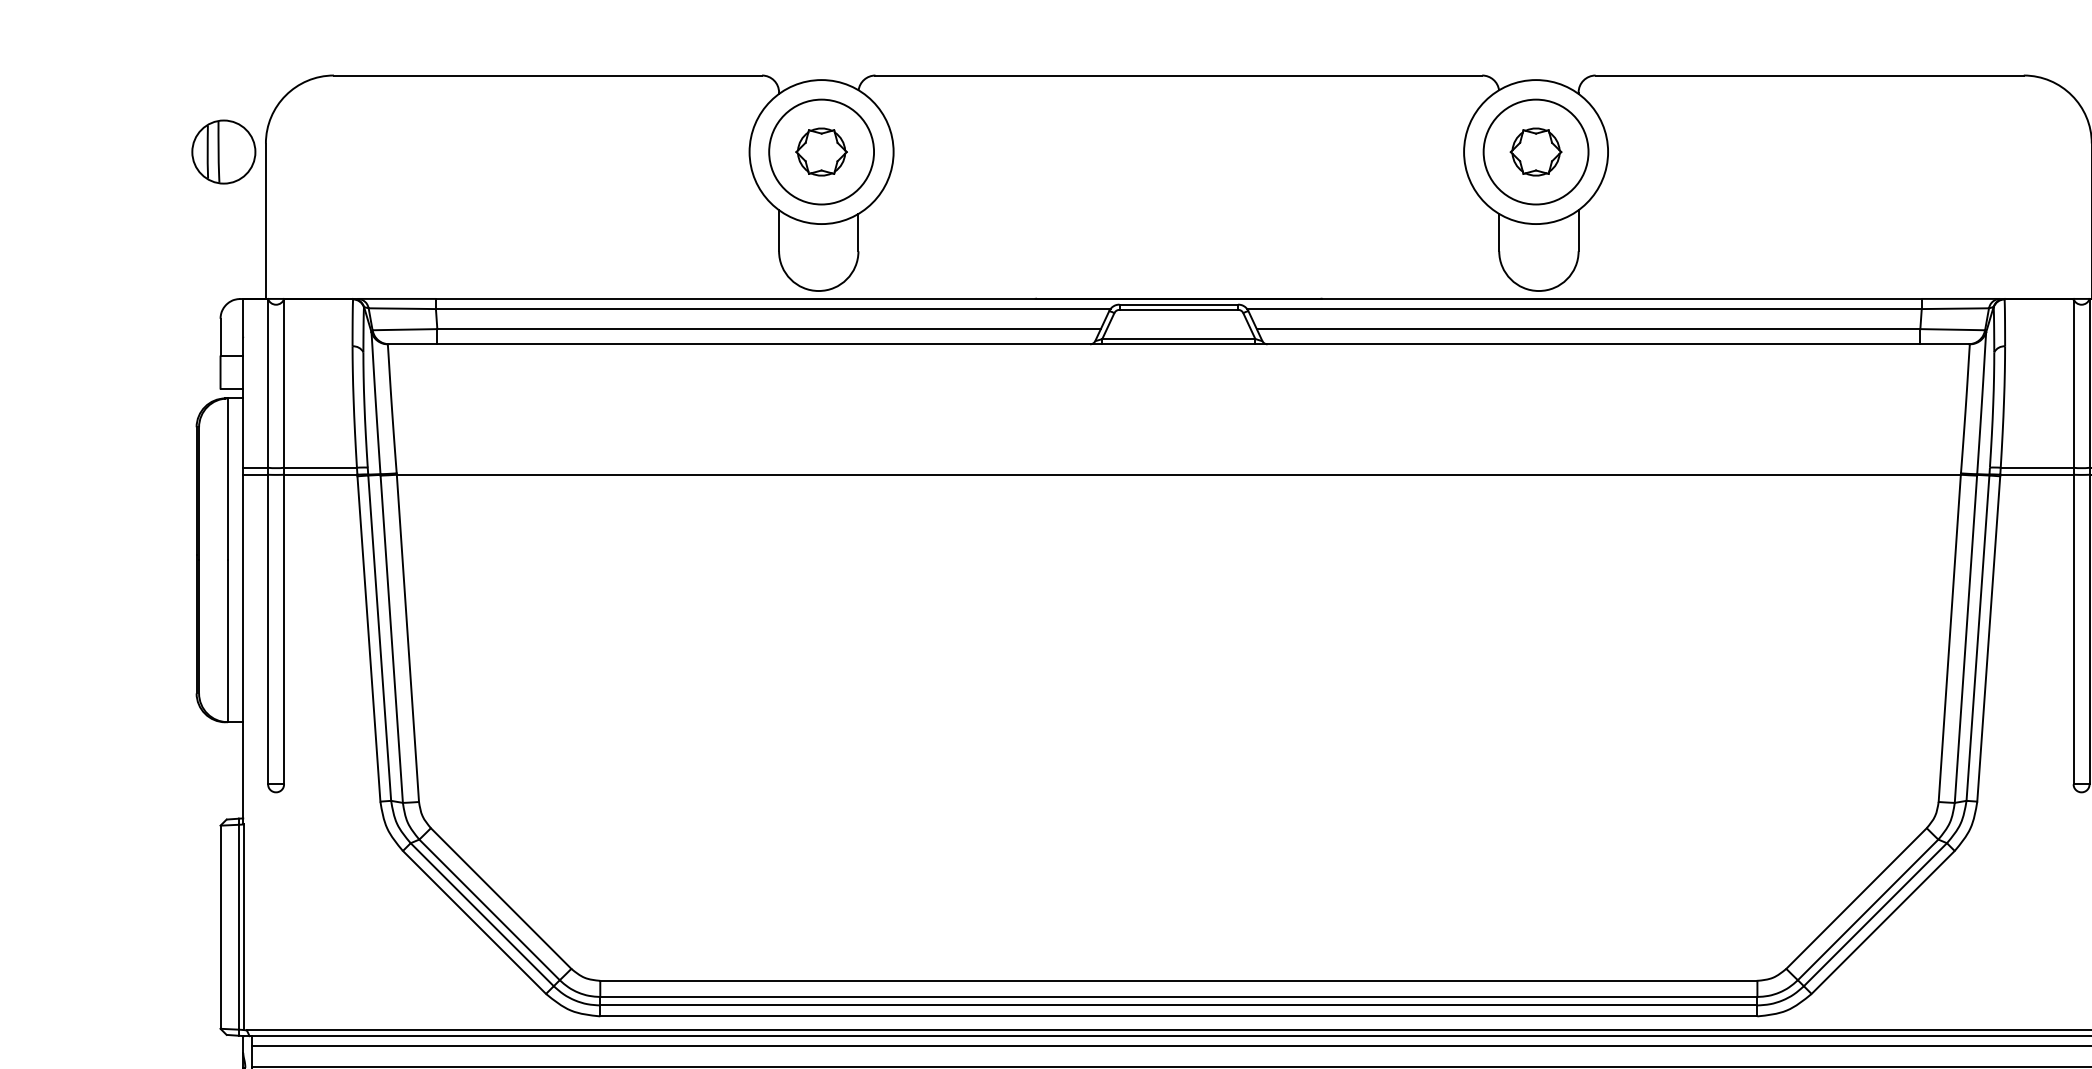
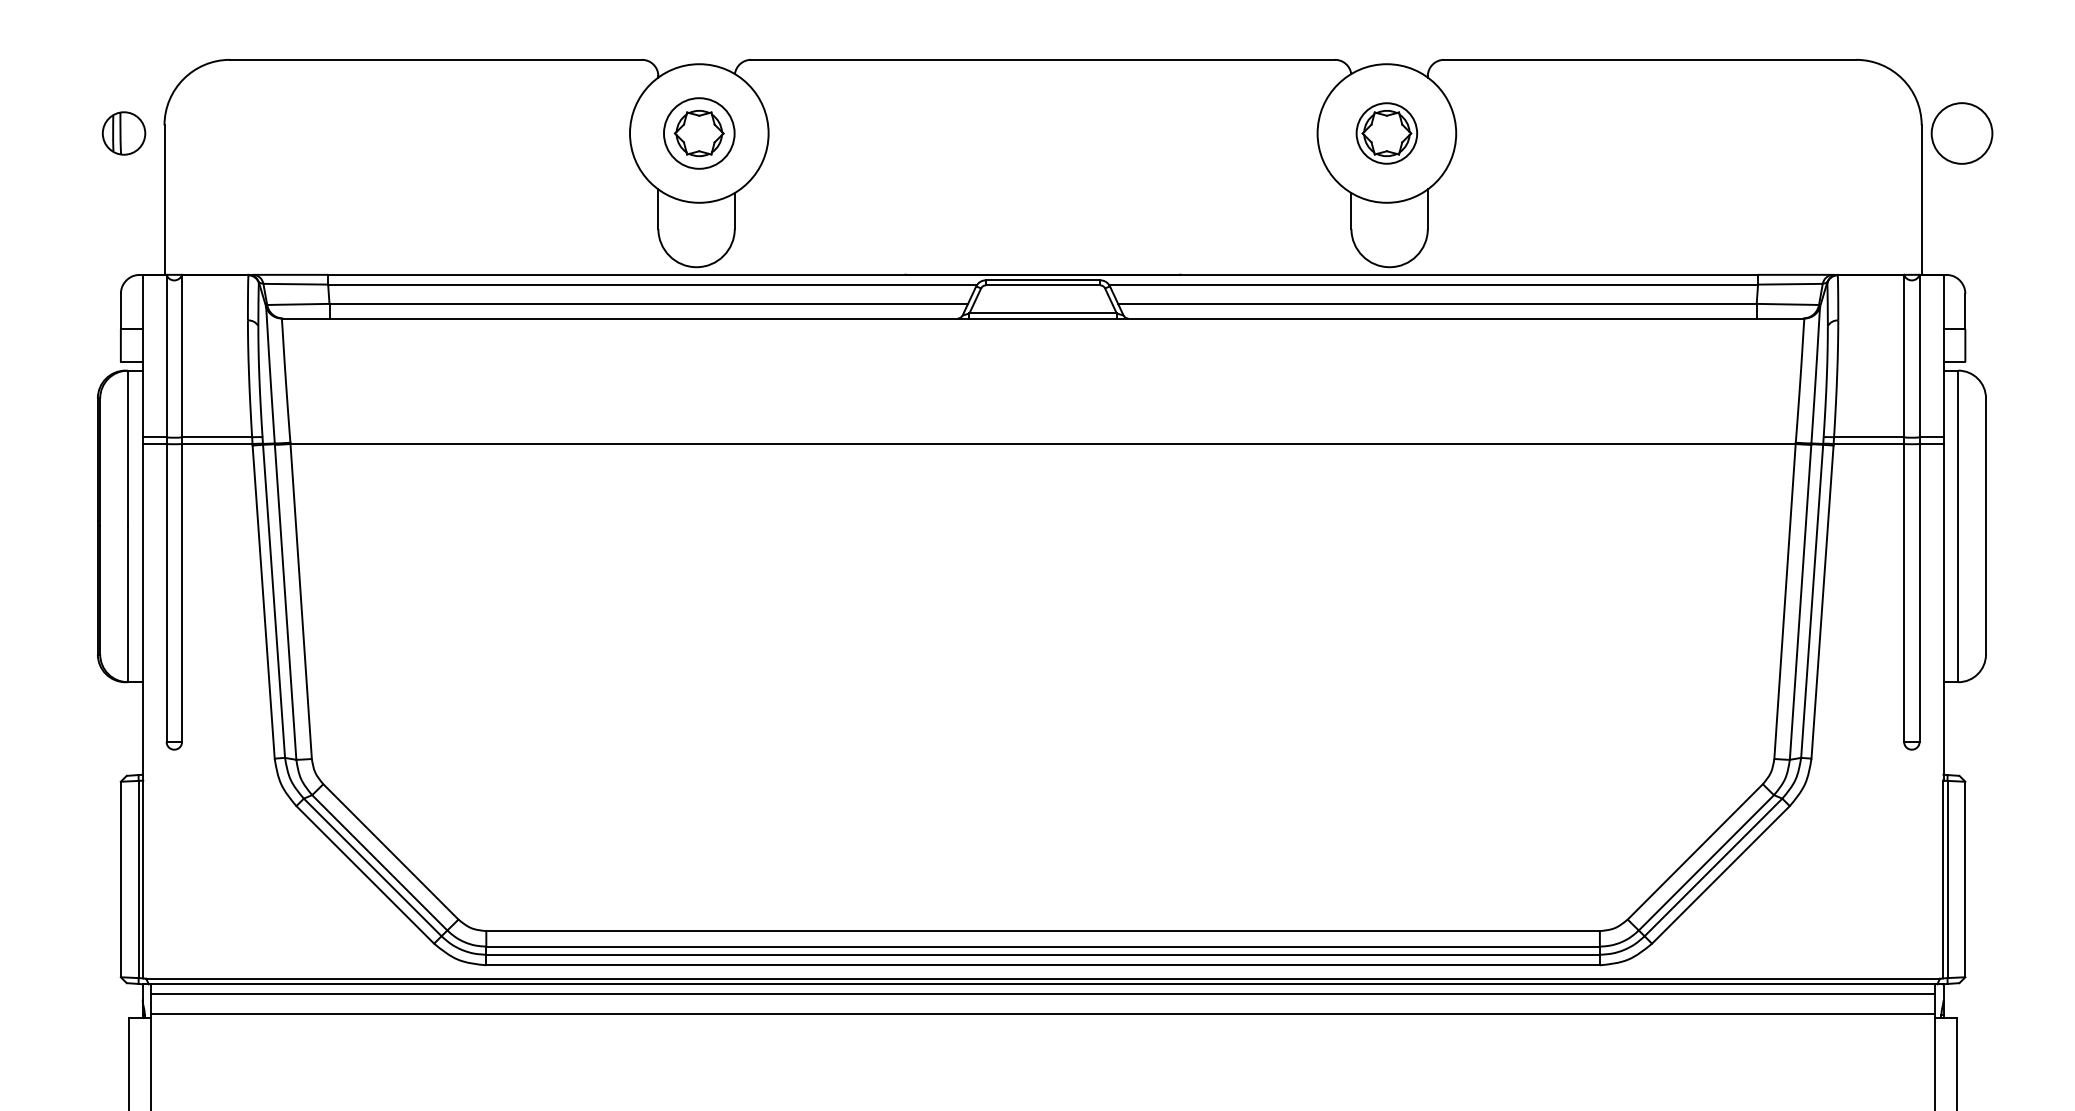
part: (223, 152) -> (123, 133), size x0.7
circle: (820, 152) -> (698, 133), size x0.7
circle: (1535, 152) -> (1386, 133), size x0.6

